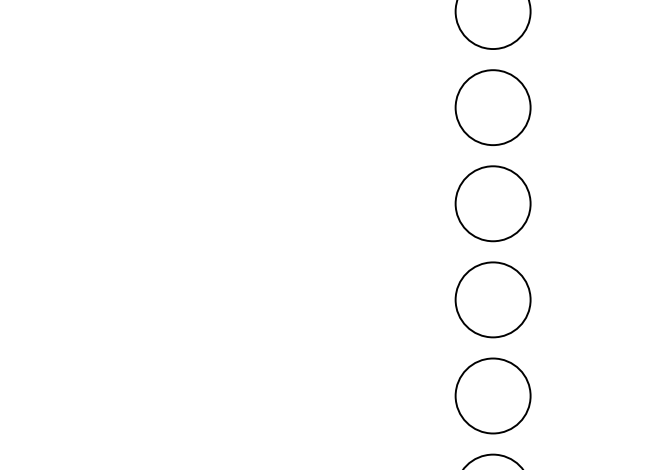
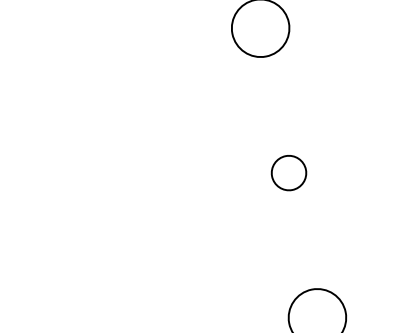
circle: (492, 203) -> (274, 100), removed
circle: (492, 299) -> (288, 172), size x0.6
circle: (492, 395) -> (302, 245), removed

